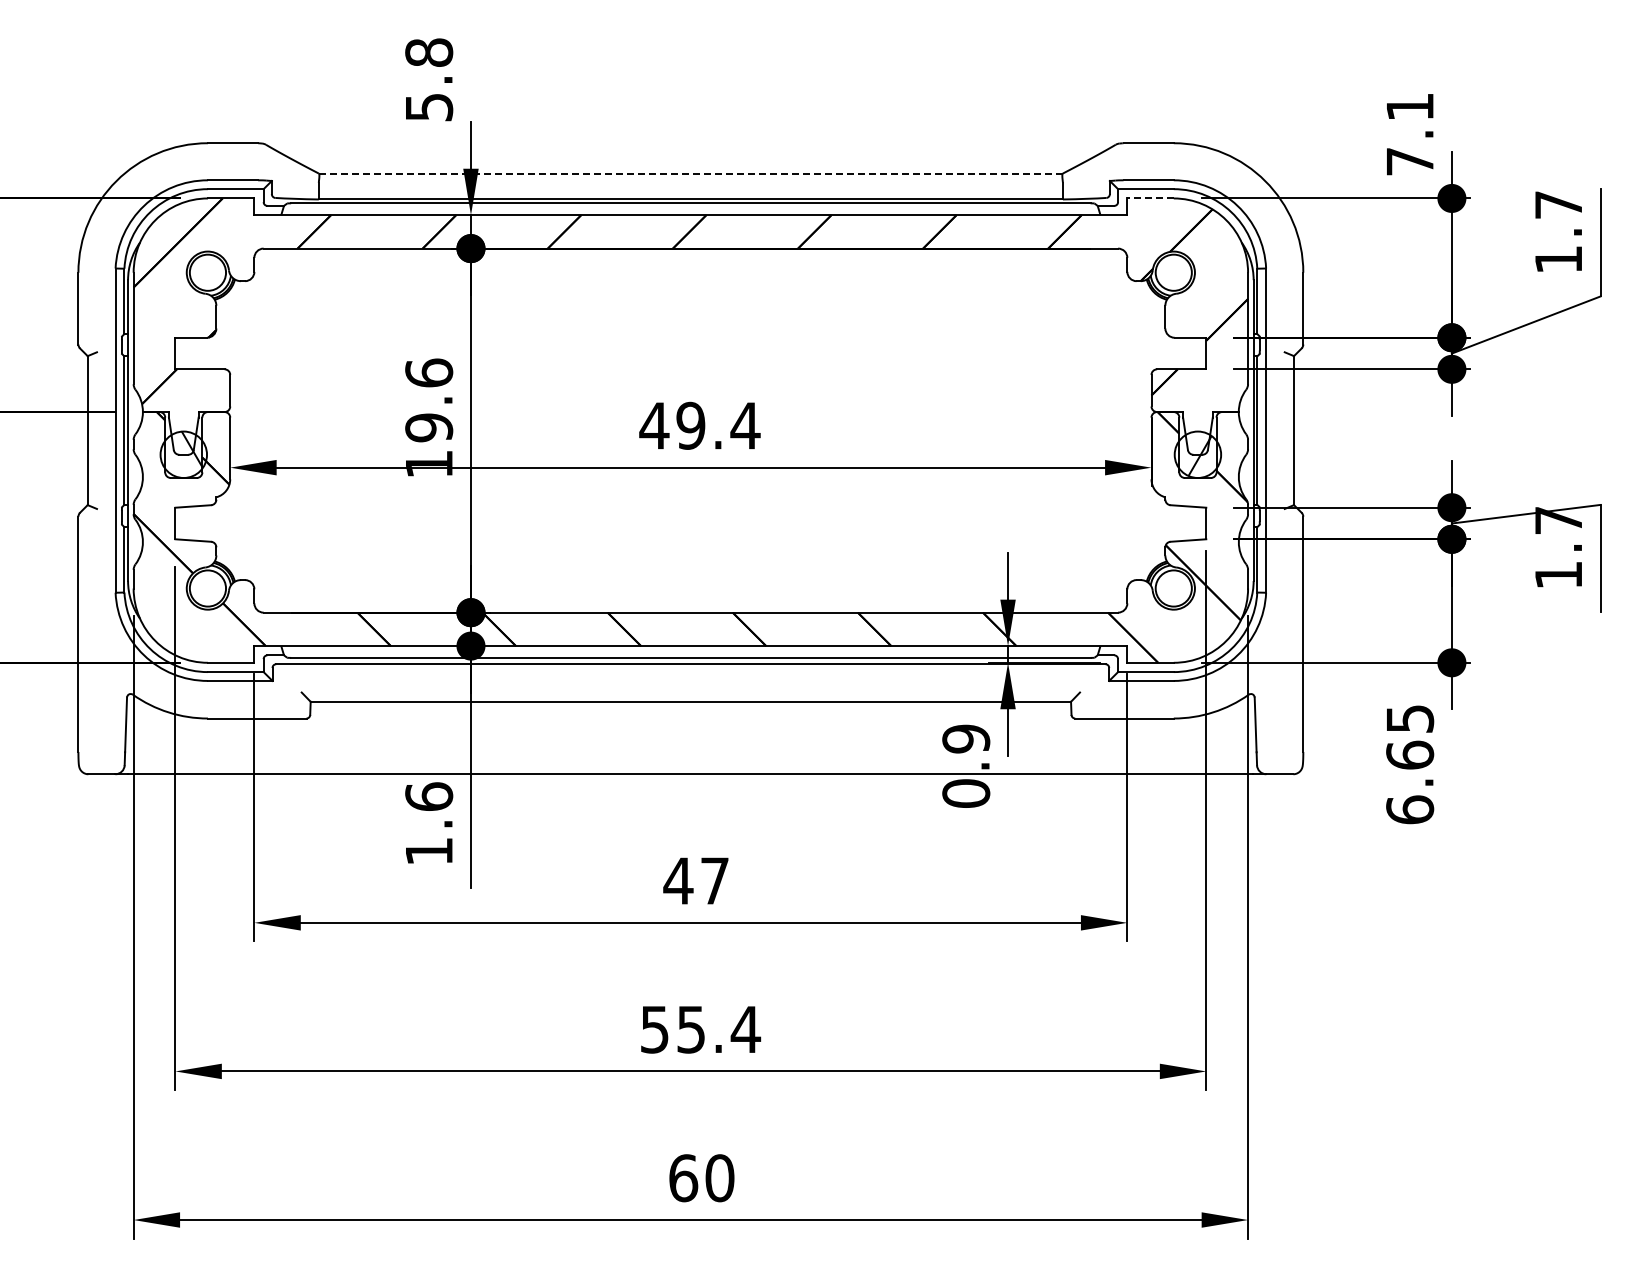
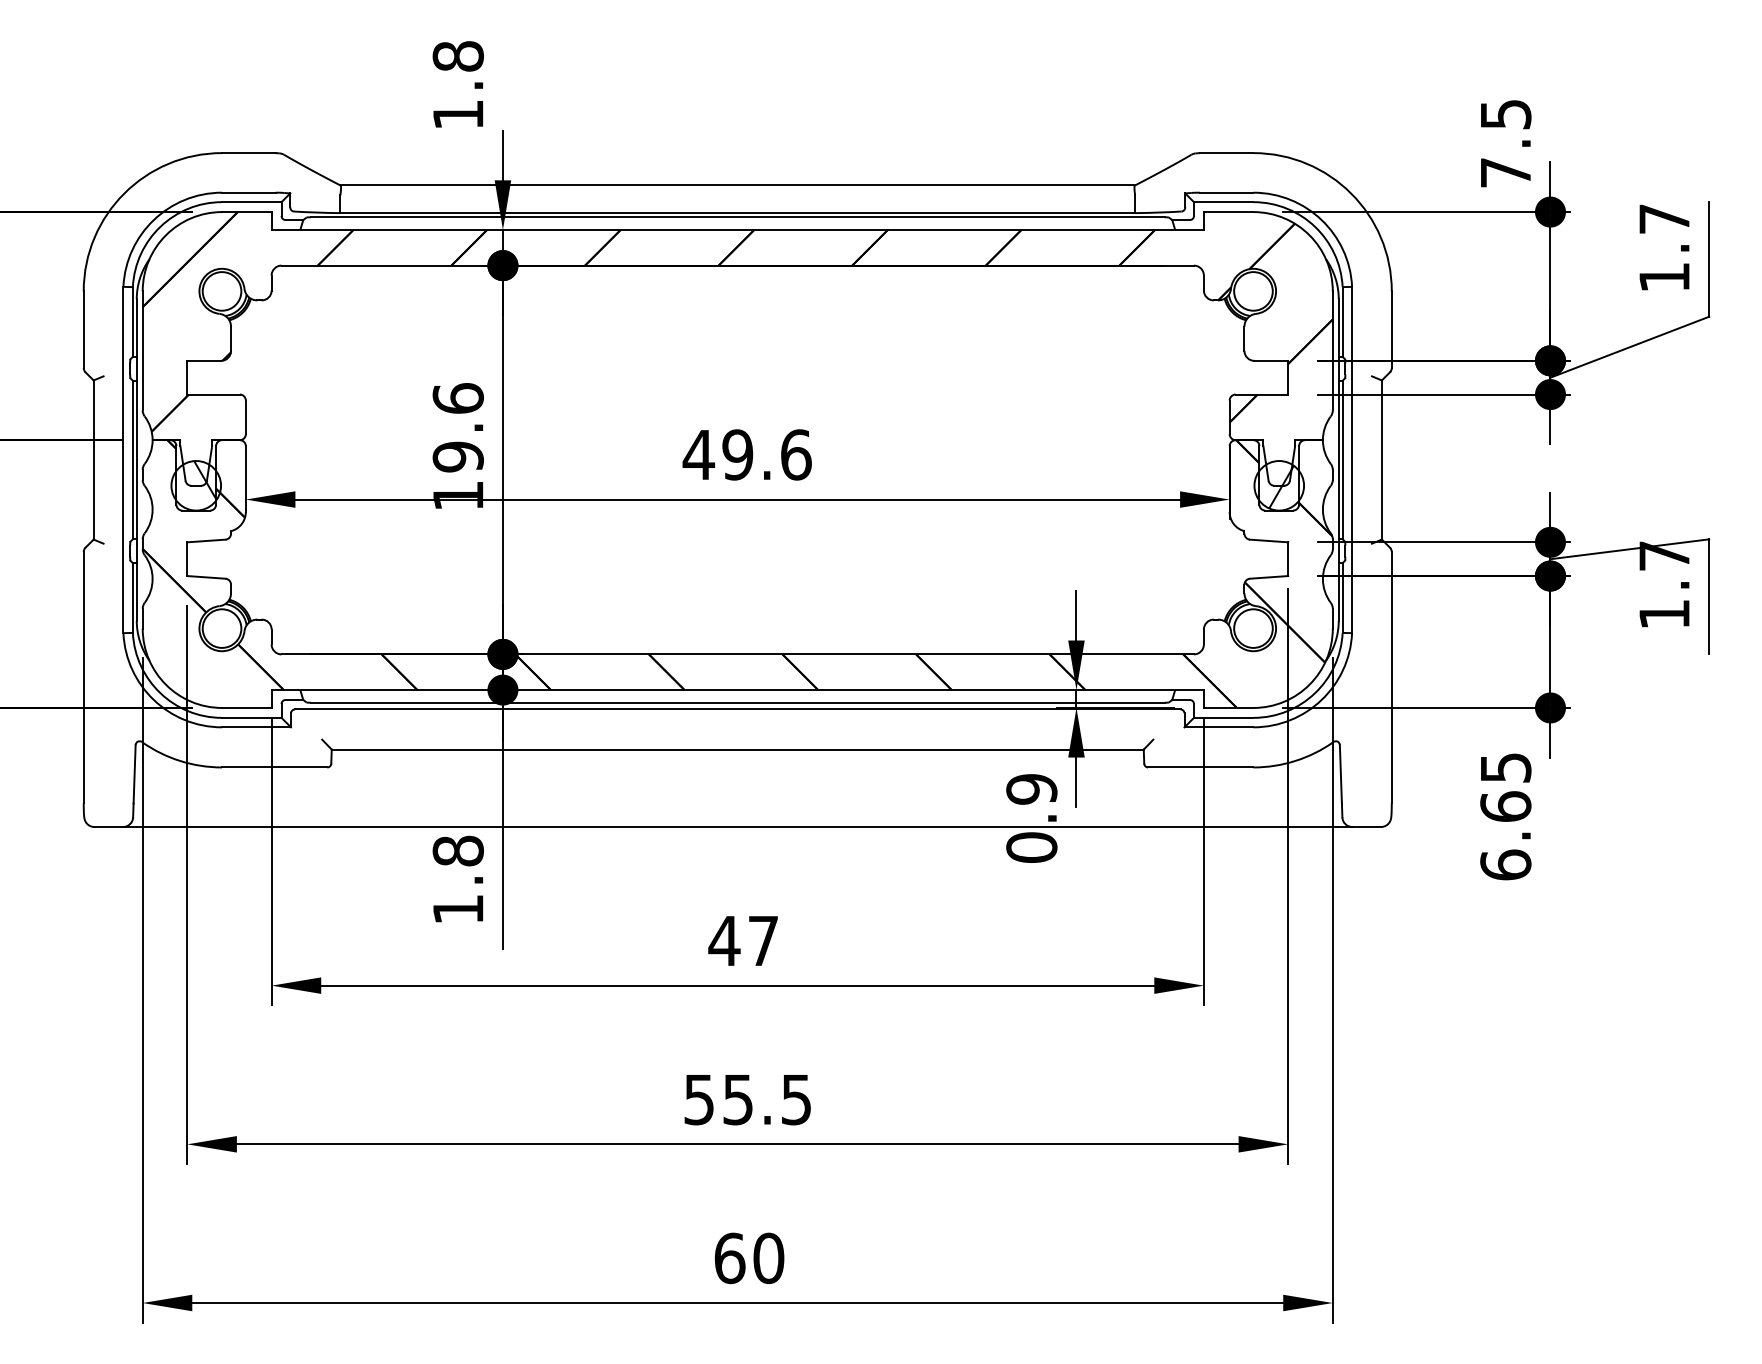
text: (1410, 106) -> (1506, 113), 7.1 -> 7.5
text: (429, 107) -> (458, 114), 5.8 -> 1.8
line: (691, 173) -> (738, 185), dashed -> solid
line: (1150, 198) -> (1228, 212), dashed -> solid
text: (745, 425) -> (796, 454), 49.4 -> 49.6
text: (429, 796) -> (458, 850), 1.6 -> 1.8
text: (745, 1029) -> (796, 1099), 55.4 -> 55.5

